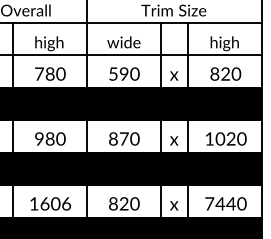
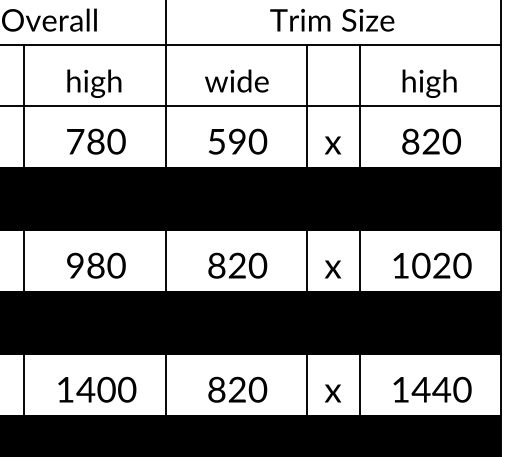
text: (123, 138) -> (236, 264), 870 -> 820
text: (55, 203) -> (106, 389), 1606 -> 1400
text: (209, 203) -> (400, 389), 7440 -> 1440

